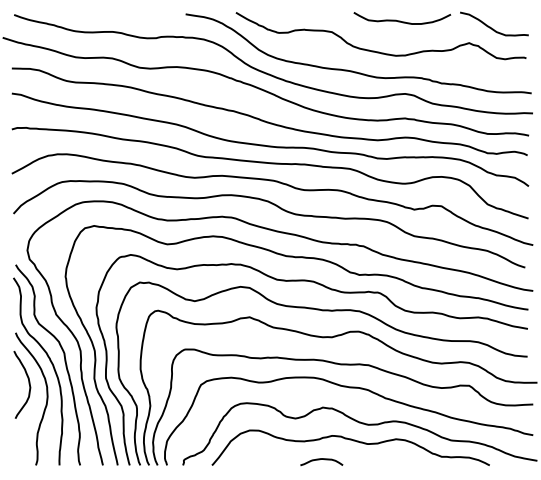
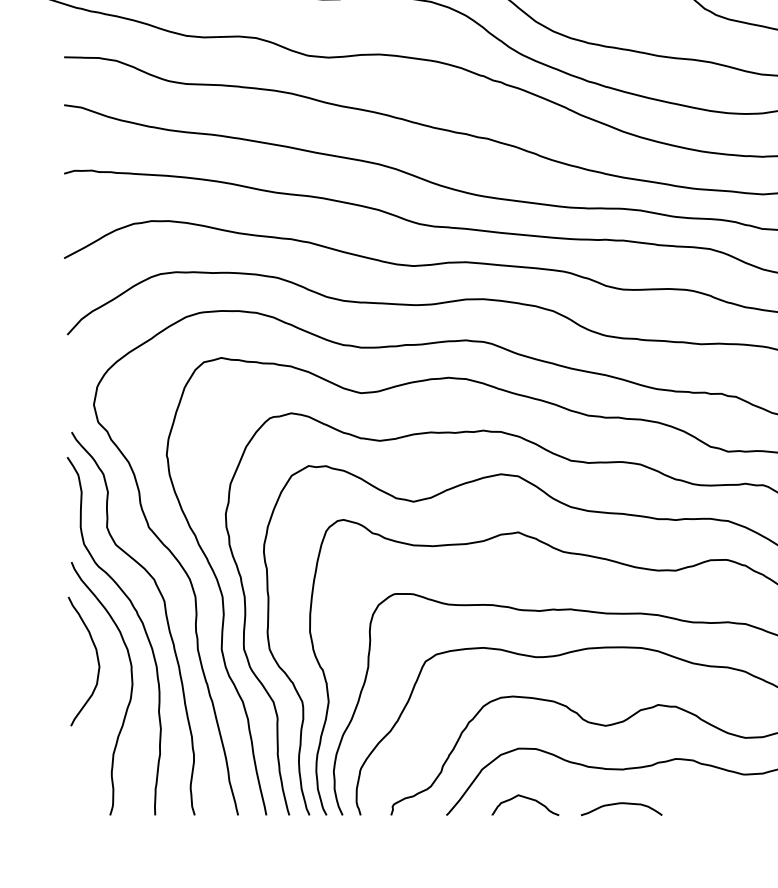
curve: (254, 457) -> (527, 800), added
curve: (321, 459) -> (621, 804), moved

